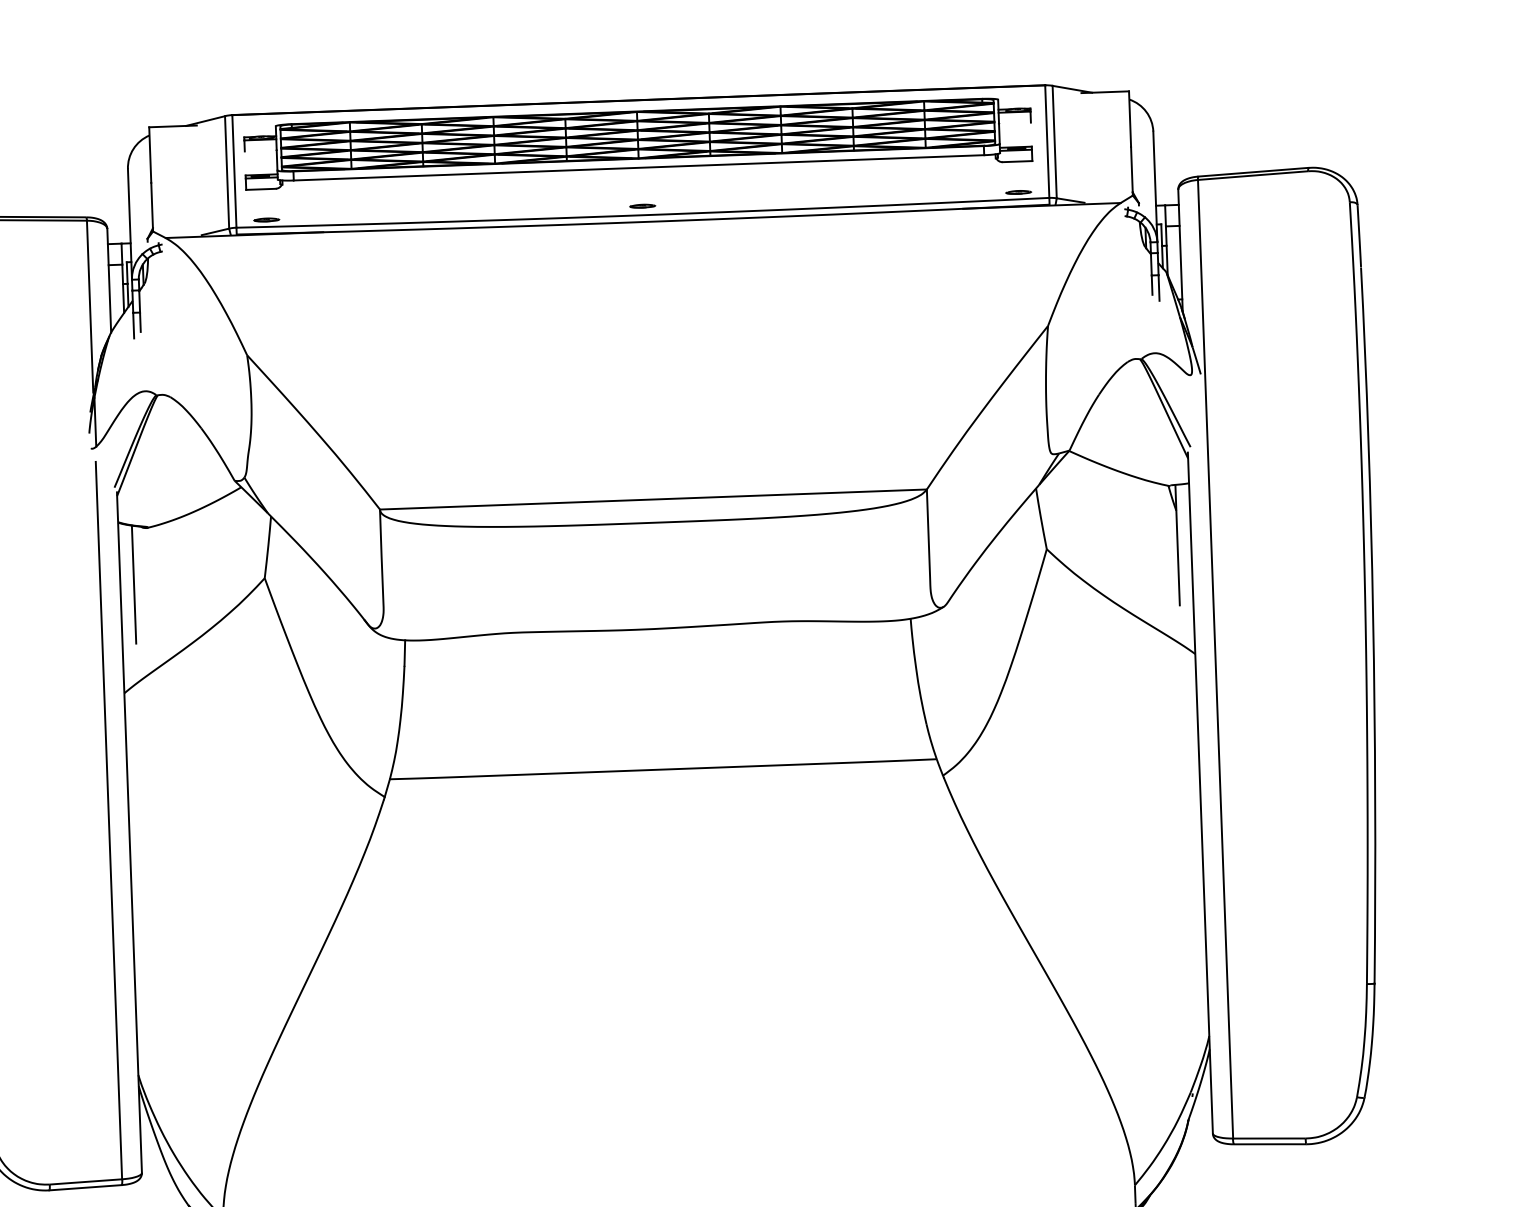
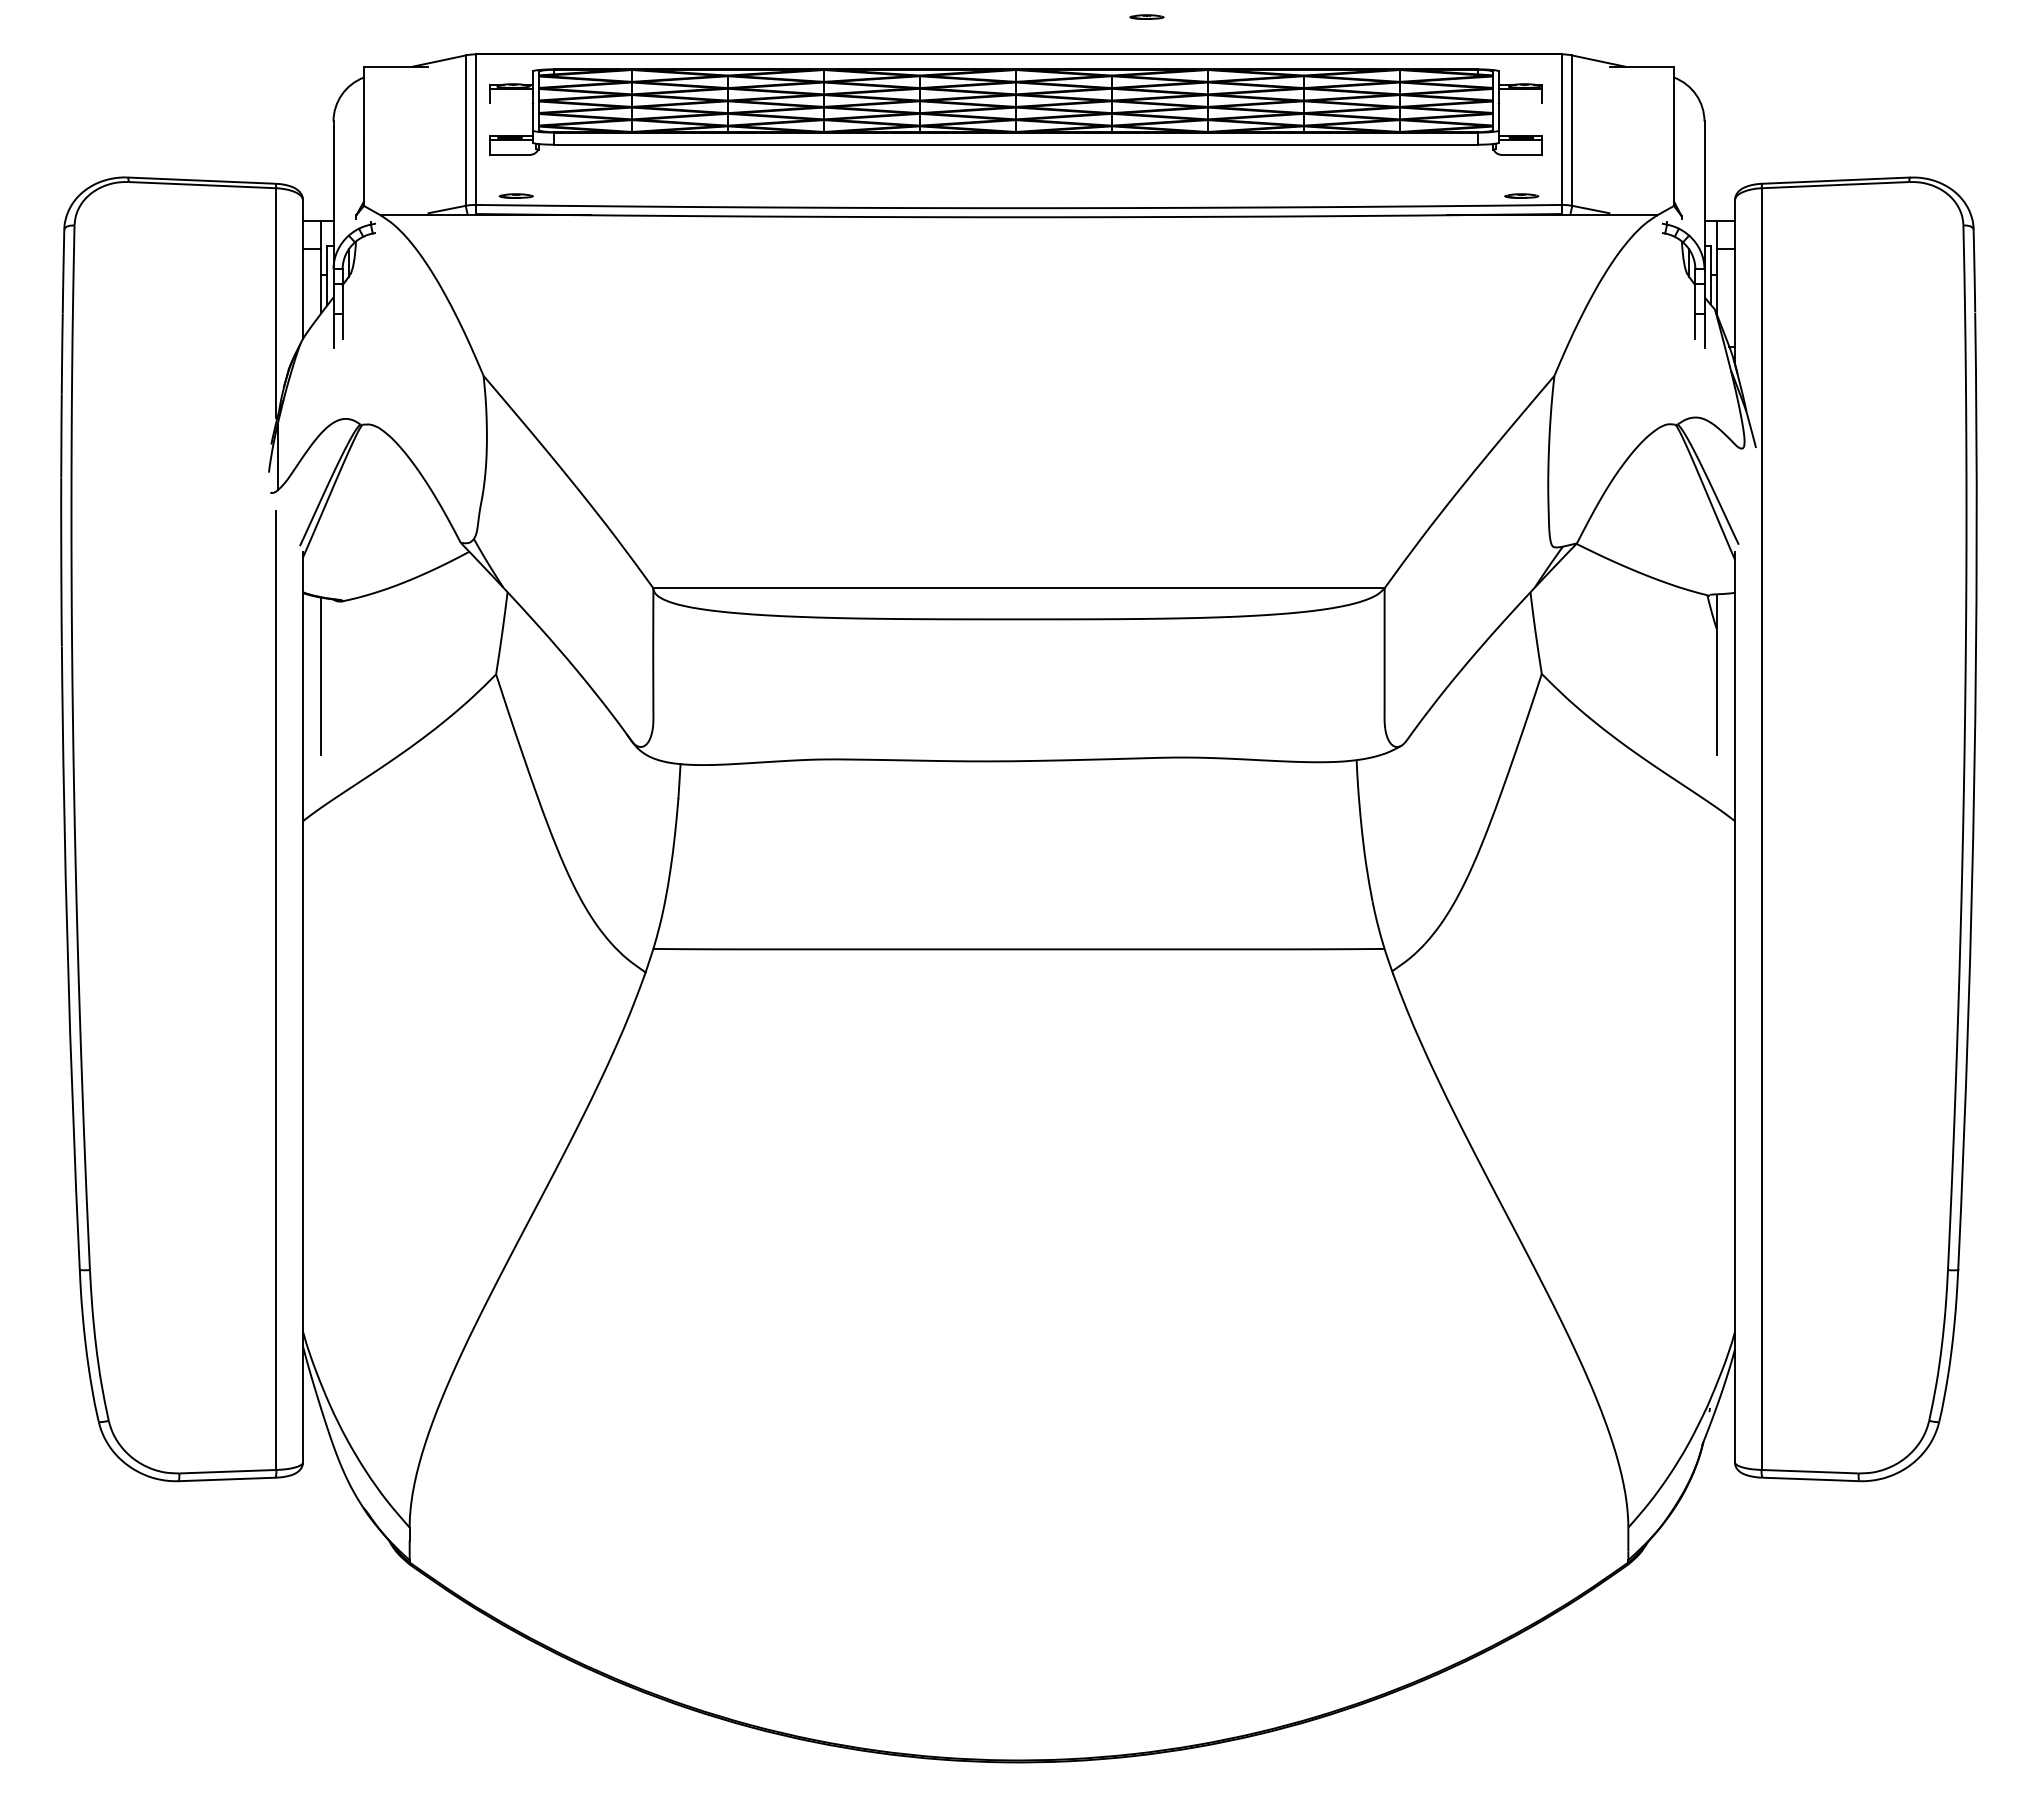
part: (642, 205) -> (1146, 16), moved

